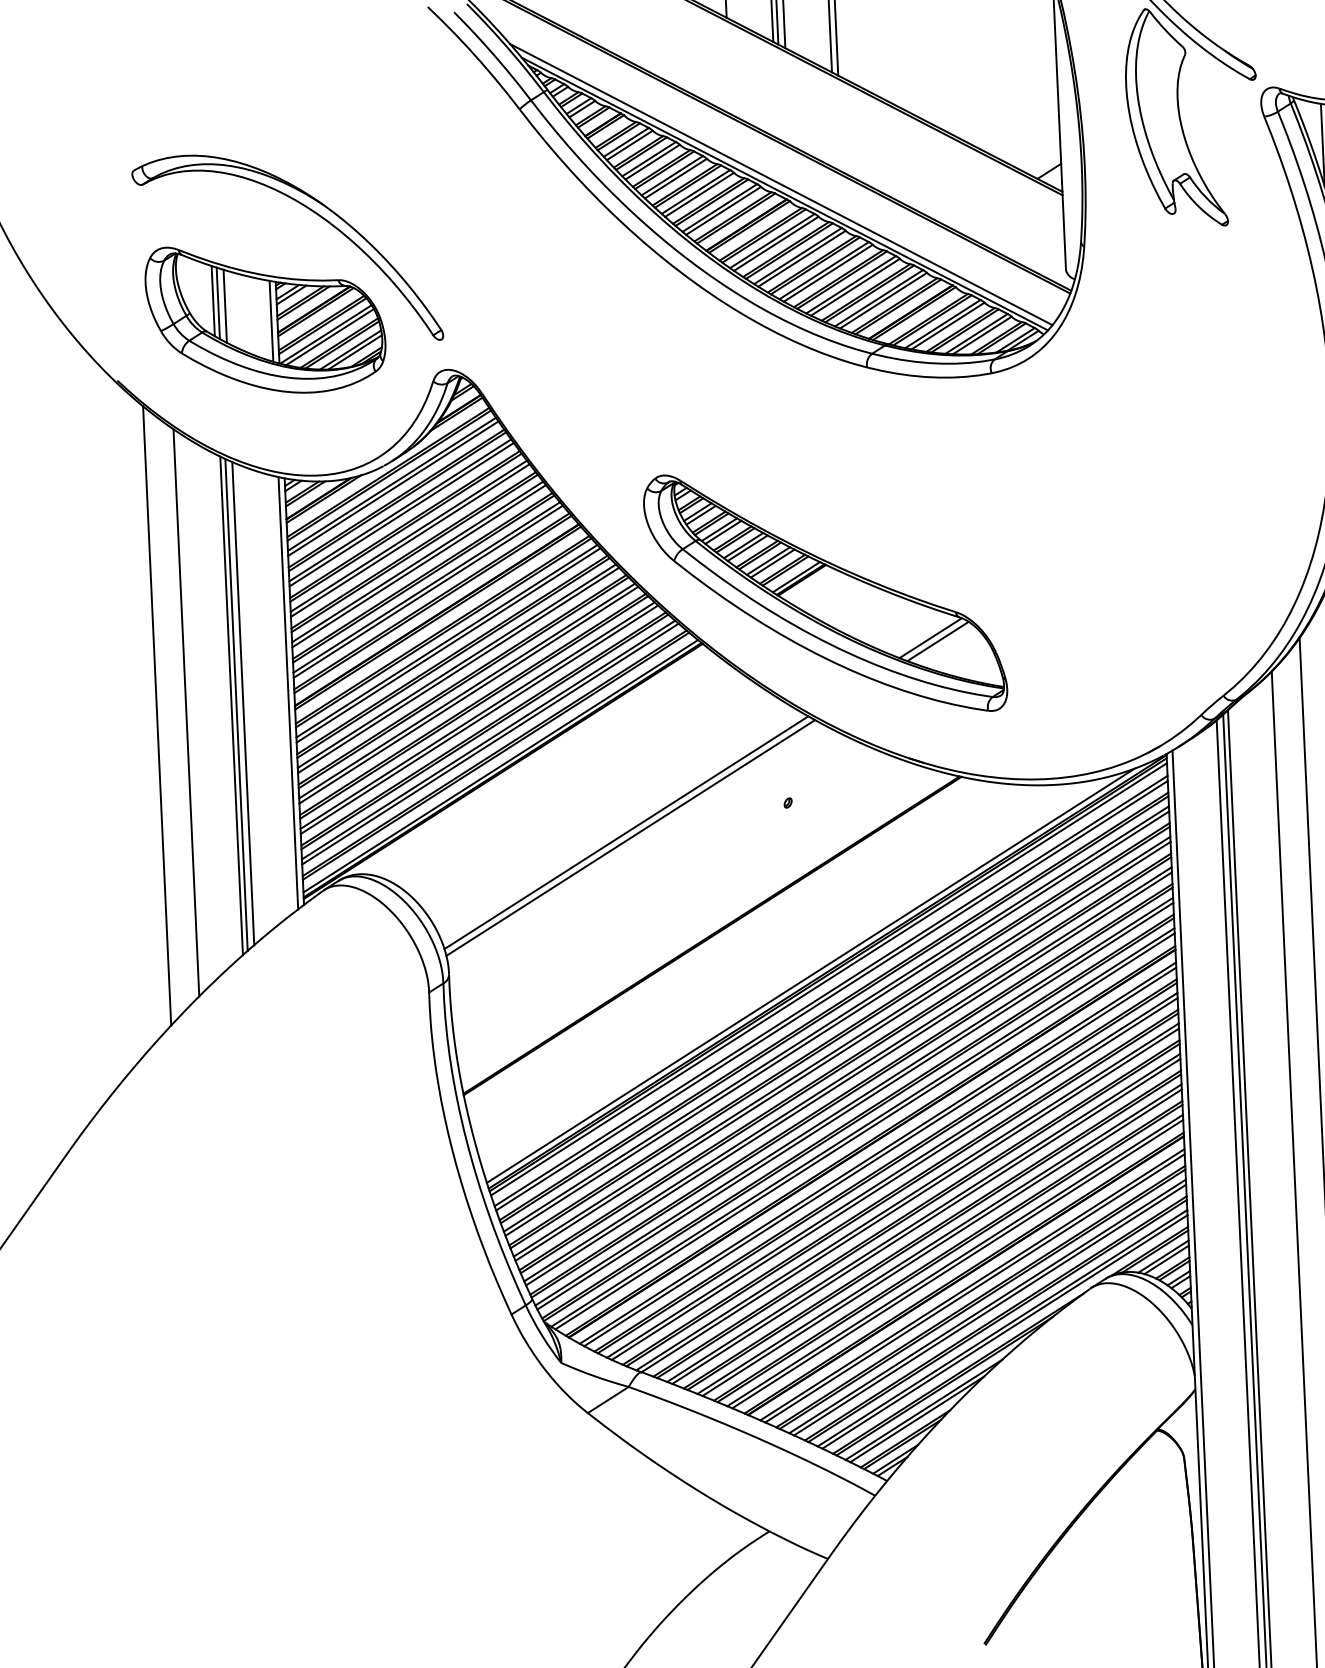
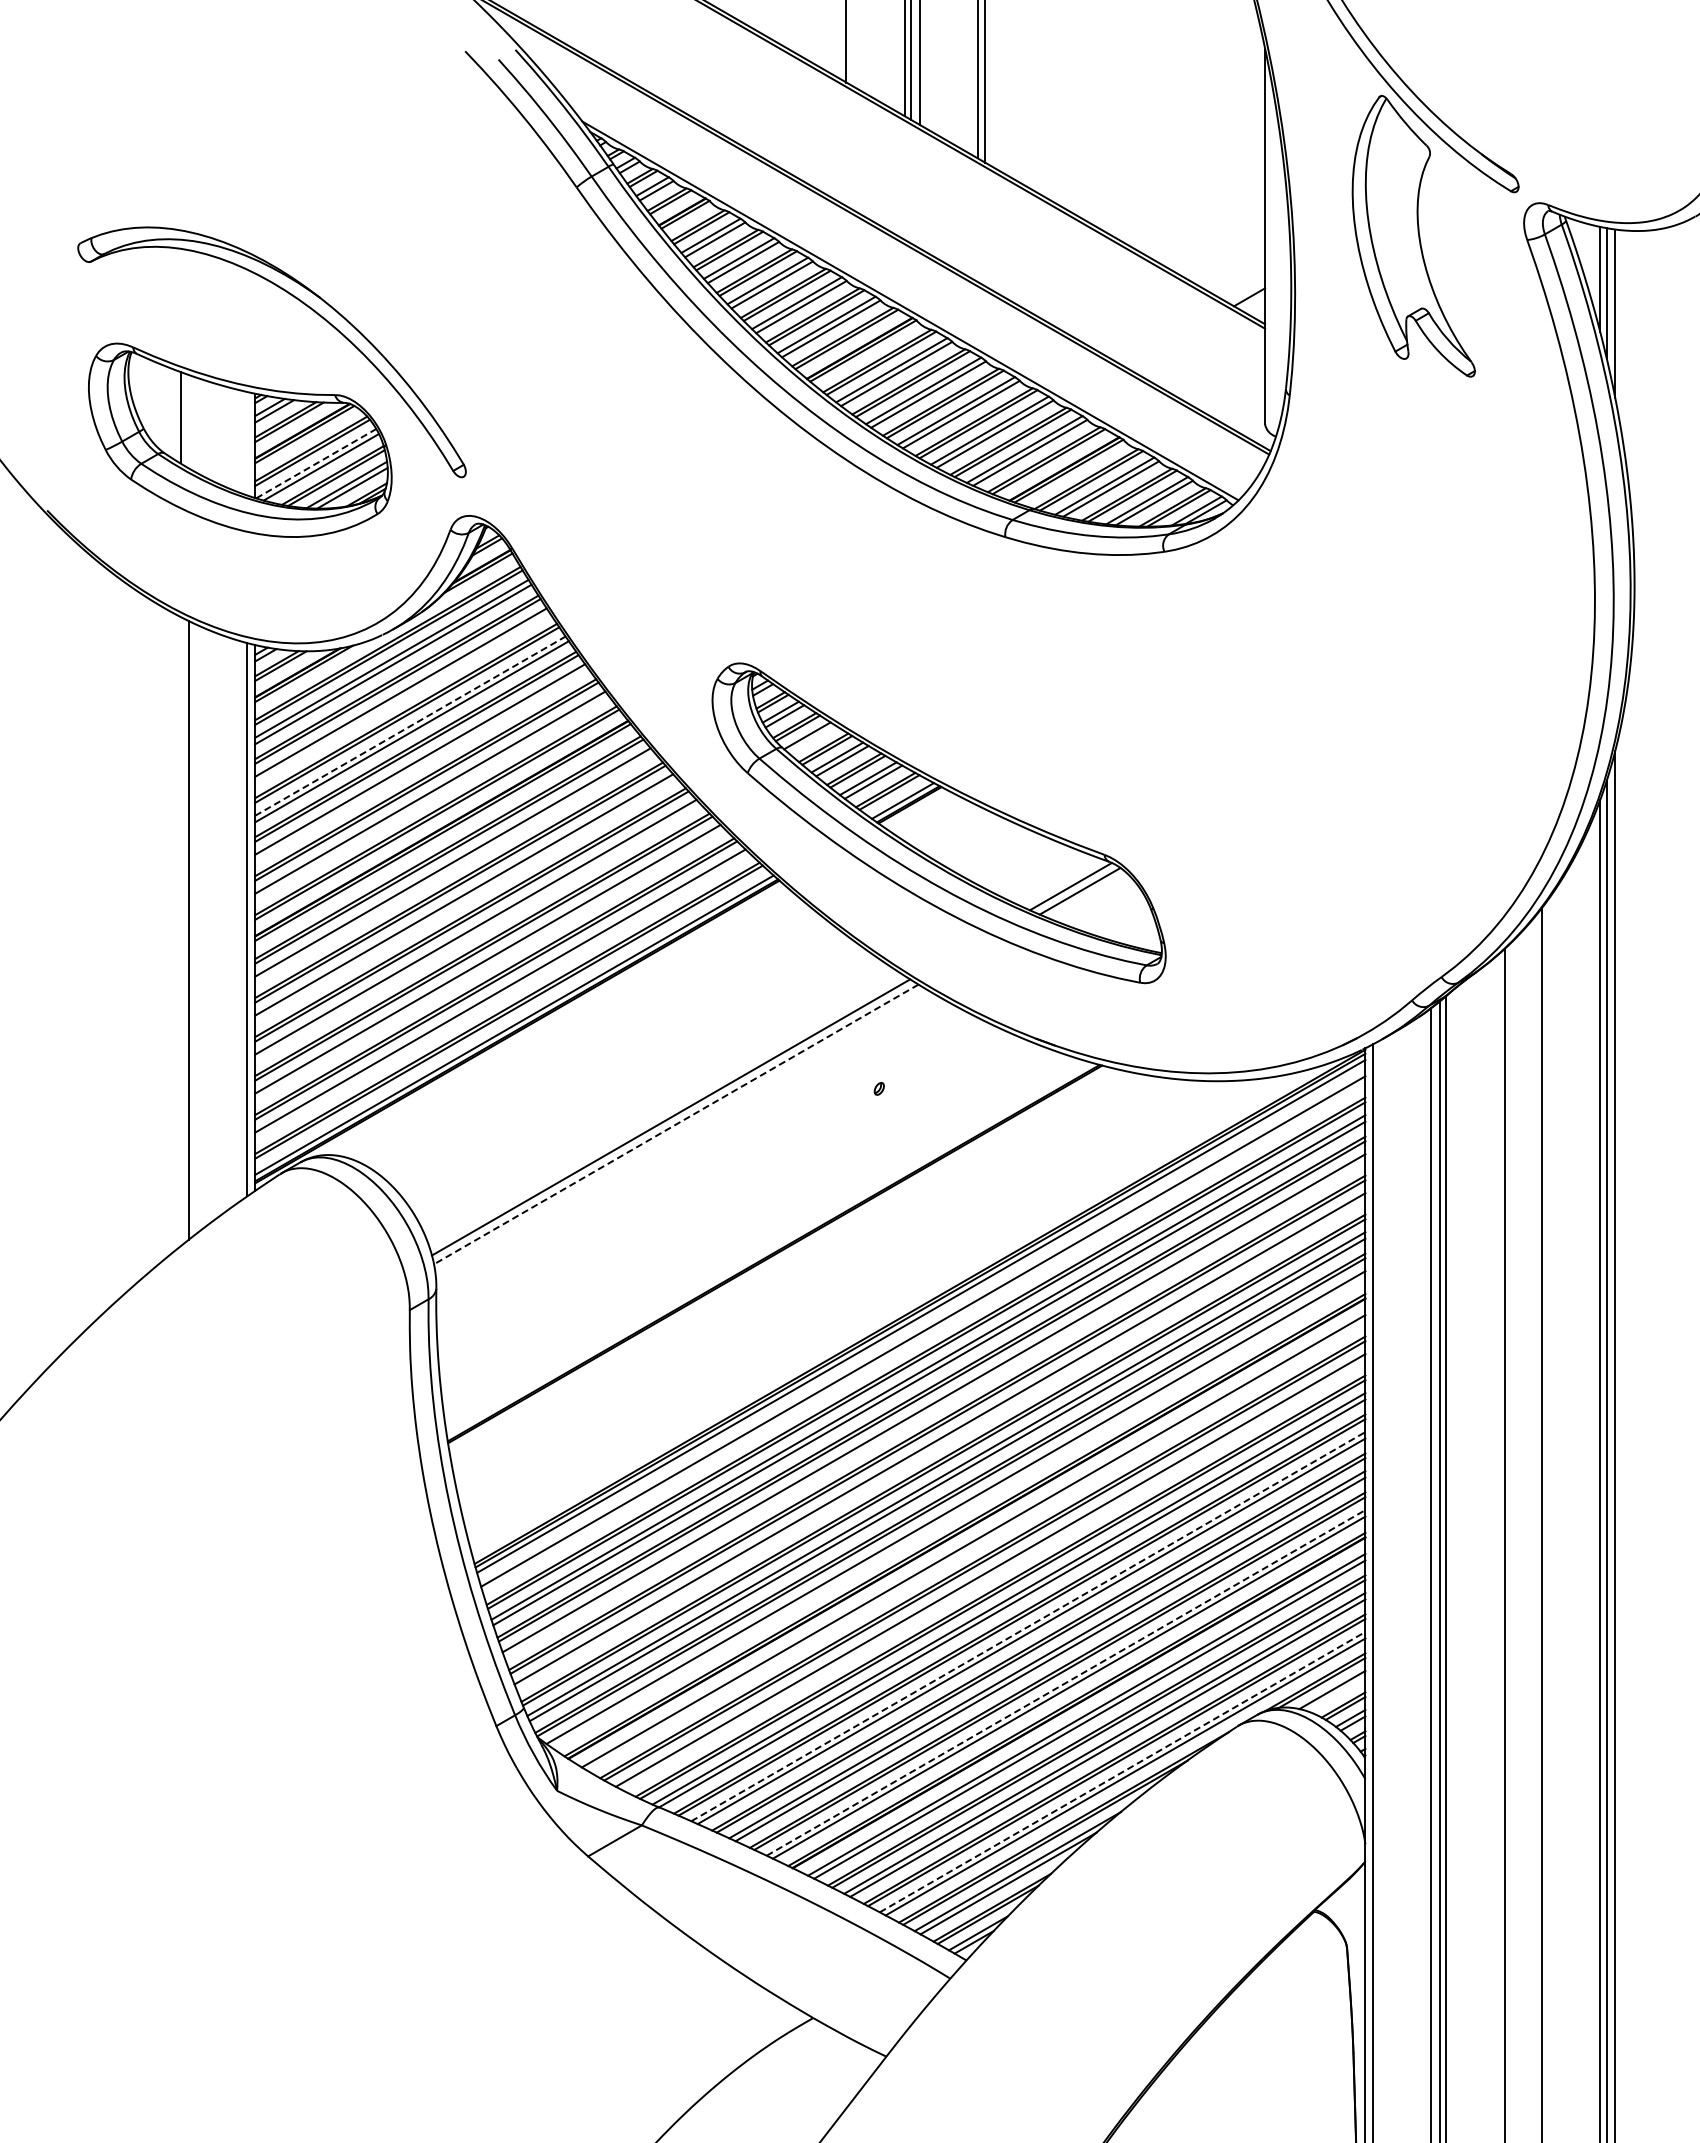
line: (781, 184) -> (906, 298), removed
line: (213, 301) -> (174, 414), removed
line: (225, 306) -> (189, 421), removed
line: (271, 321) -> (247, 443), removed
line: (326, 334) -> (316, 463), solid -> dashed
line: (401, 514) -> (402, 698), removed
line: (723, 532) -> (812, 739), removed
line: (408, 535) -> (410, 725), solid -> dashed
line: (418, 565) -> (421, 764), removed
line: (427, 591) -> (431, 798), removed
line: (448, 645) -> (454, 867), removed
line: (458, 670) -> (466, 900), removed
line: (468, 695) -> (477, 932), removed
line: (236, 704) -> (180, 931), removed
line: (231, 705) -> (174, 932), removed
line: (186, 712) -> (116, 938), removed
line: (157, 715) -> (78, 940), removed
line: (479, 719) -> (489, 964), removed
line: (490, 744) -> (502, 996), removed
line: (630, 838) -> (676, 1124), solid -> dashed
line: (810, 975) -> (898, 1310), removed
line: (831, 995) -> (923, 1337), removed
line: (842, 1050) -> (934, 1408), removed
line: (848, 1078) -> (940, 1444), removed
line: (865, 1131) -> (958, 1512), removed
line: (880, 1156) -> (976, 1545), removed
line: (894, 1178) -> (993, 1574), removed
line: (923, 1217) -> (1028, 1626), solid -> dashed
line: (955, 1260) -> (1066, 1682), solid -> dashed
line: (1166, 1260) -> (1336, 1694), removed
line: (1003, 1327) -> (1123, 1771), solid -> dashed

